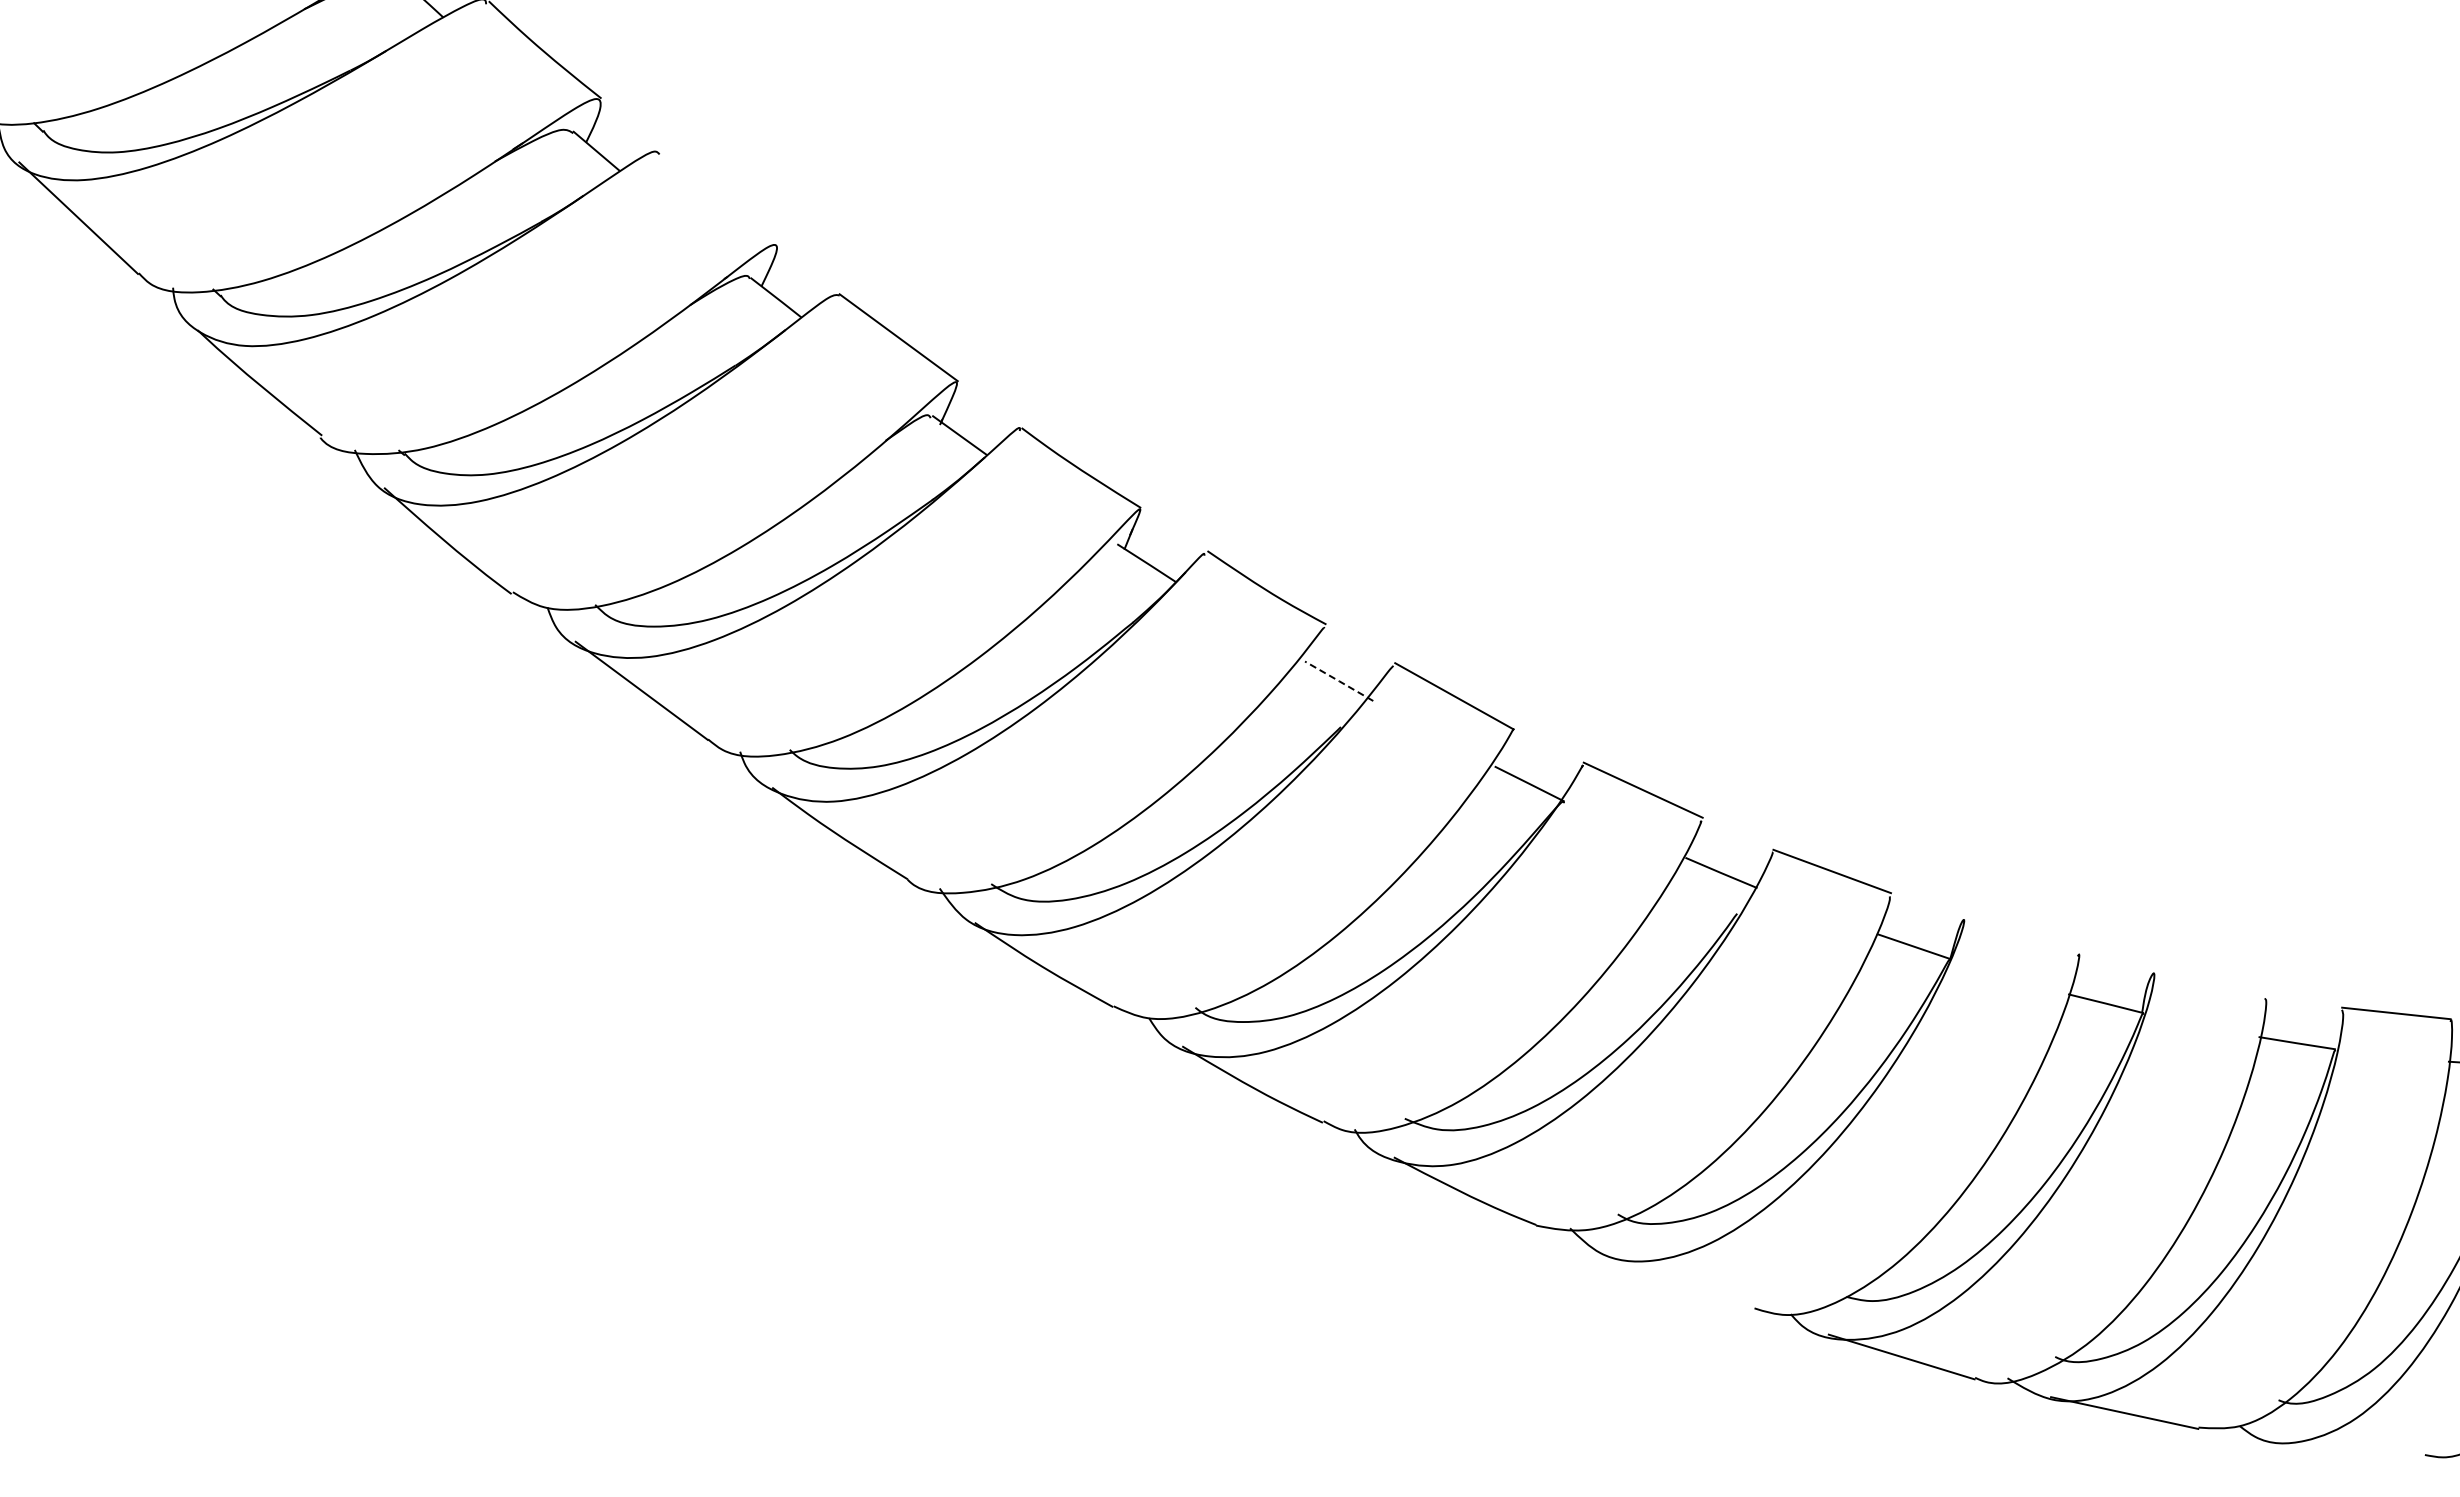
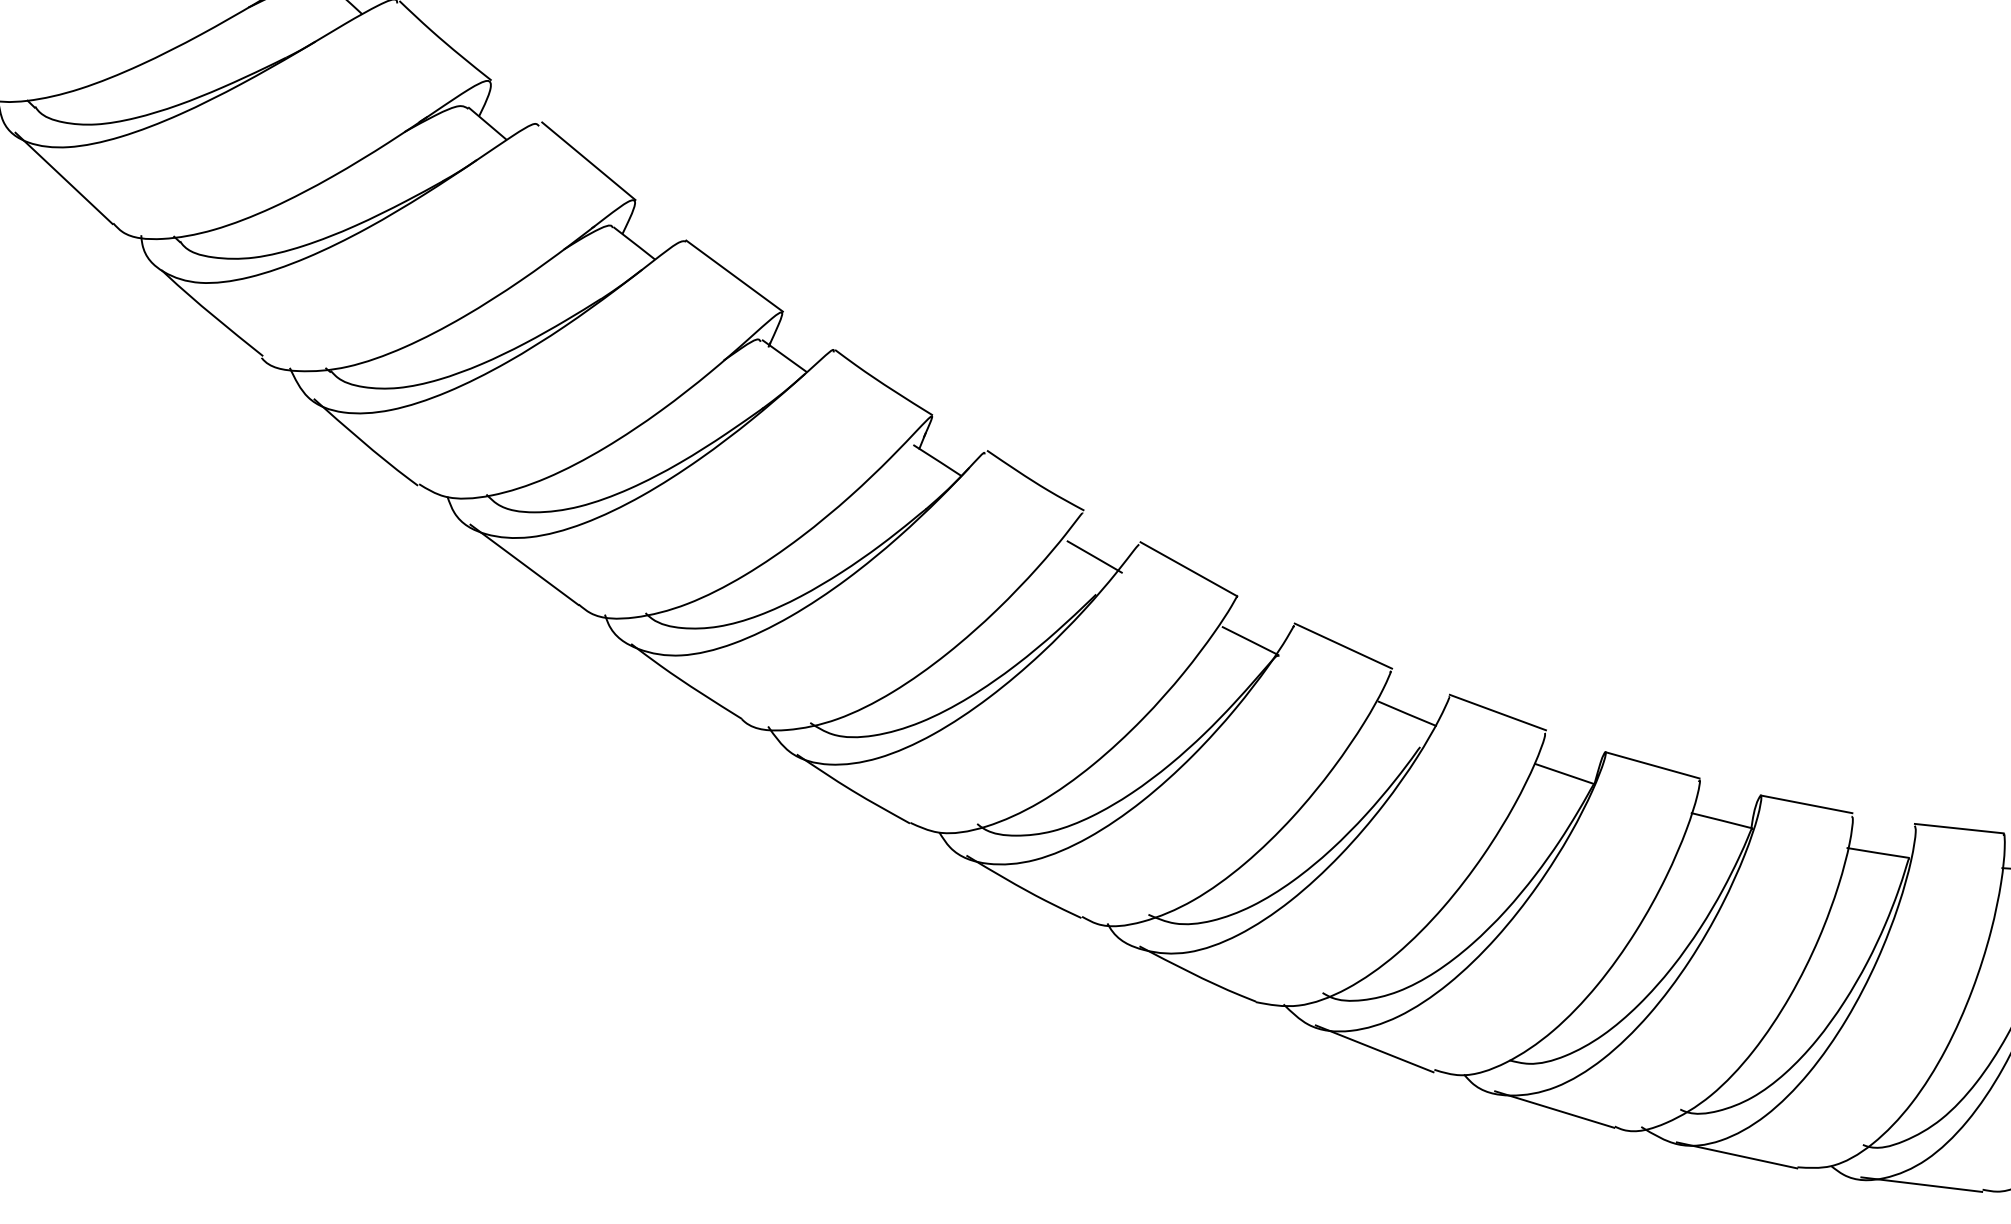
line: (720, 196) -> (588, 160), added
line: (1339, 681) -> (1095, 557), dashed -> solid
line: (2020, 935) -> (1651, 764), added
line: (2209, 983) -> (1806, 804), added
line: (1681, 1282) -> (1374, 1048), added
line: (2350, 1448) -> (1921, 1184), added

